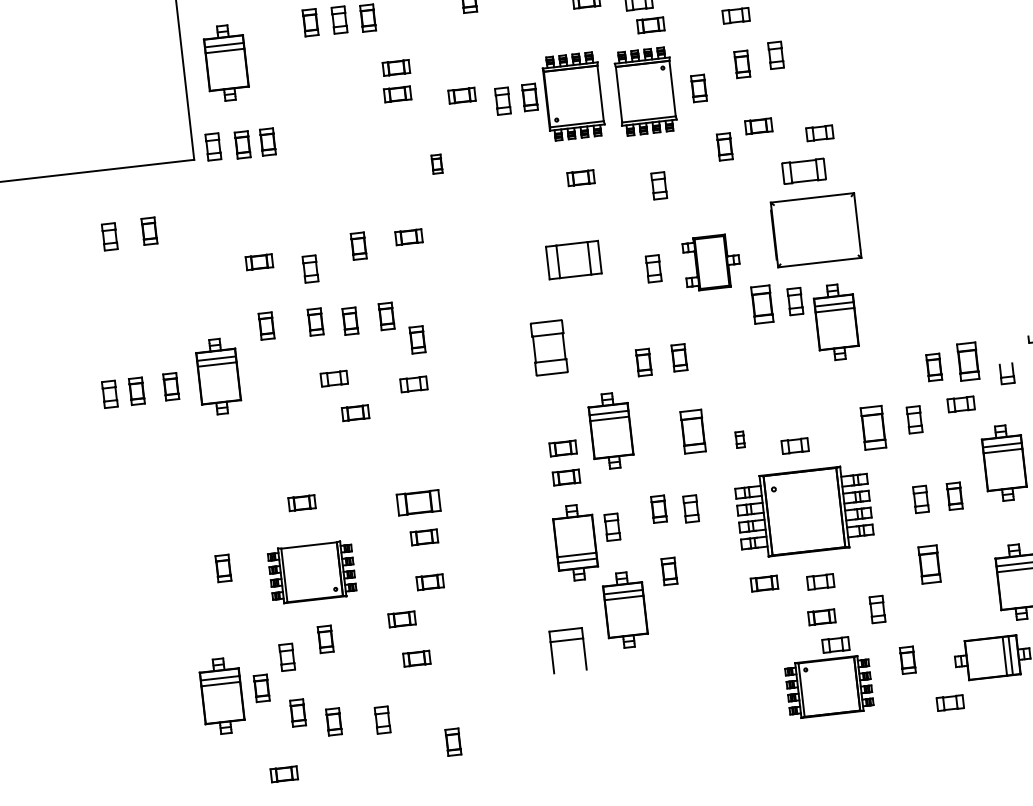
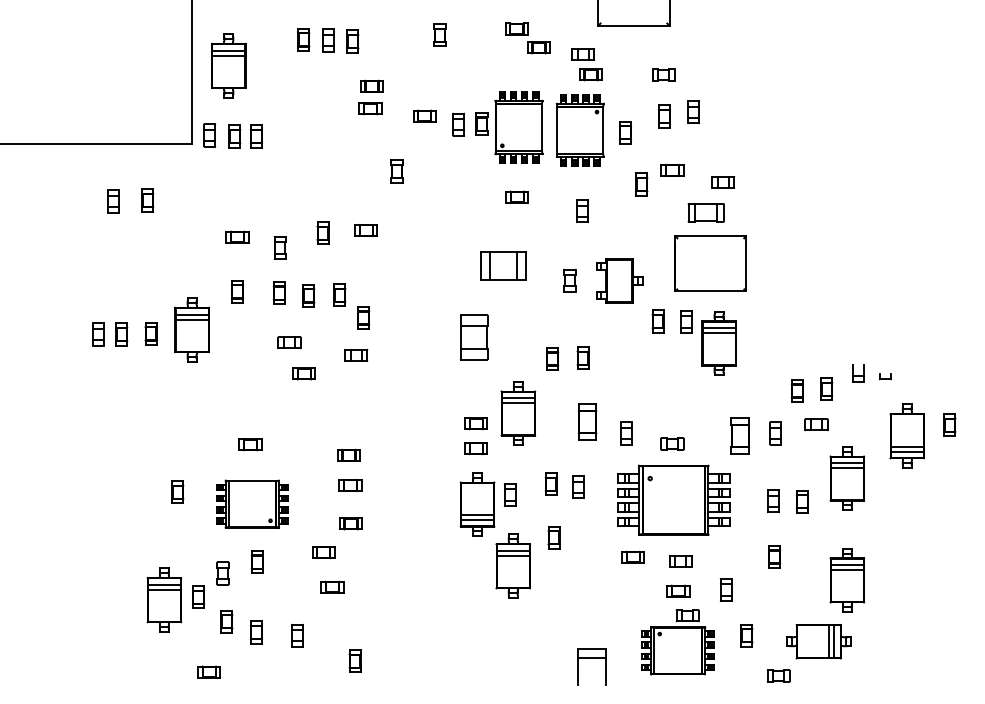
part: (436, 164) -> (396, 171), size x1.43
part: (761, 304) -> (657, 321), size x0.71
part: (967, 360) -> (826, 388), size x0.71
part: (1007, 373) -> (858, 373), moved
part: (740, 439) -> (626, 433), size x1.67
part: (418, 501) -> (348, 454), size x0.62
part: (929, 563) -> (774, 556), size x0.71
part: (566, 640) -> (591, 658), moved

